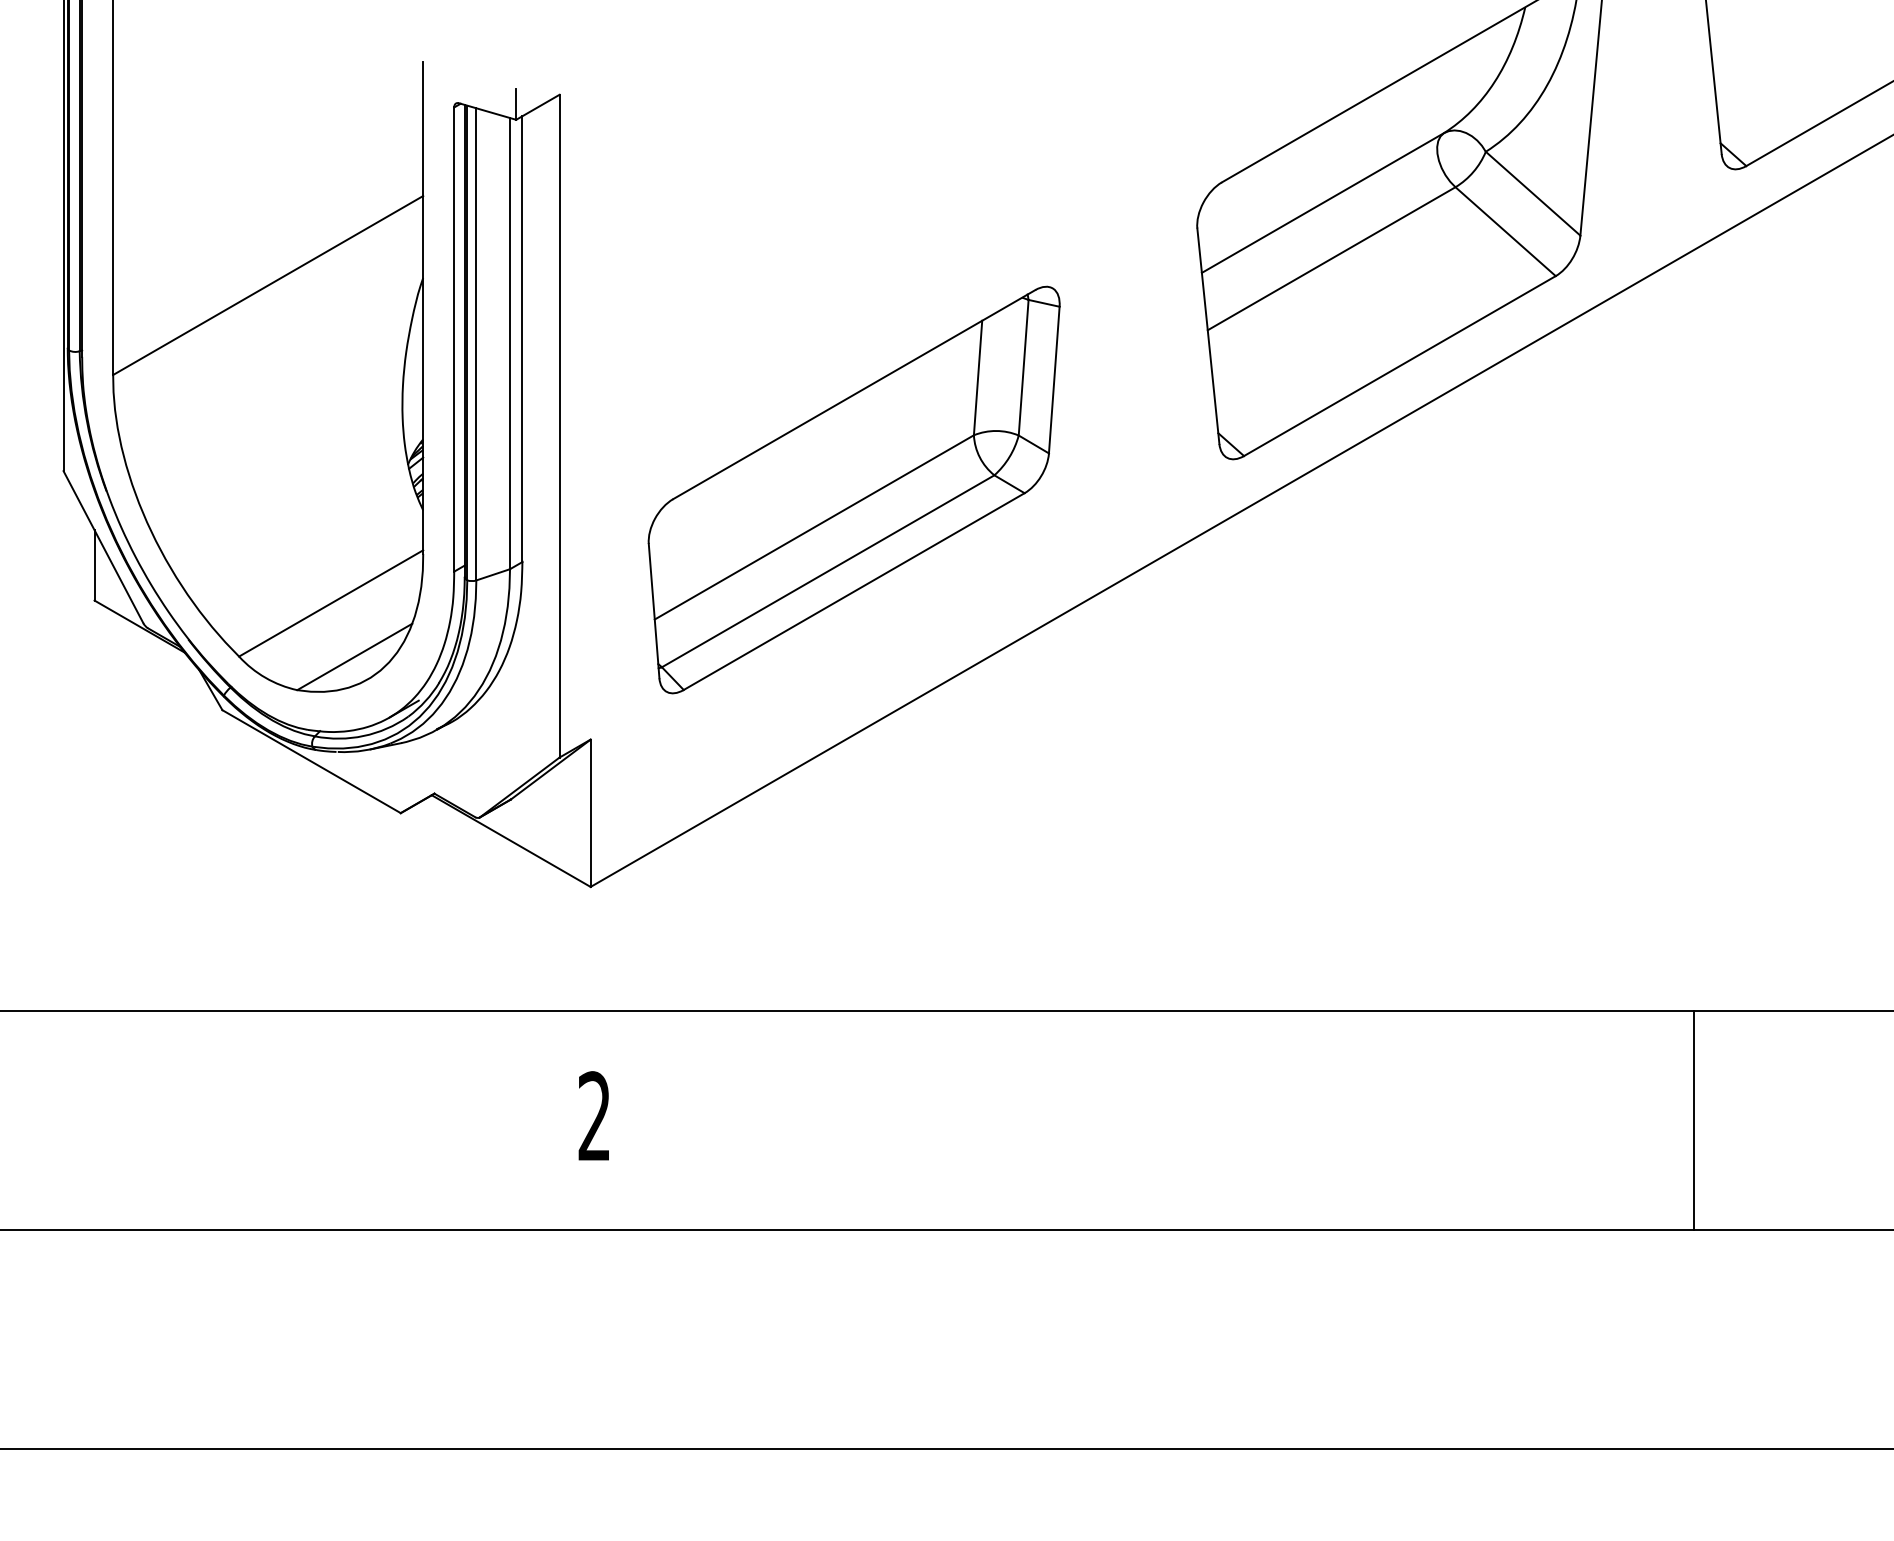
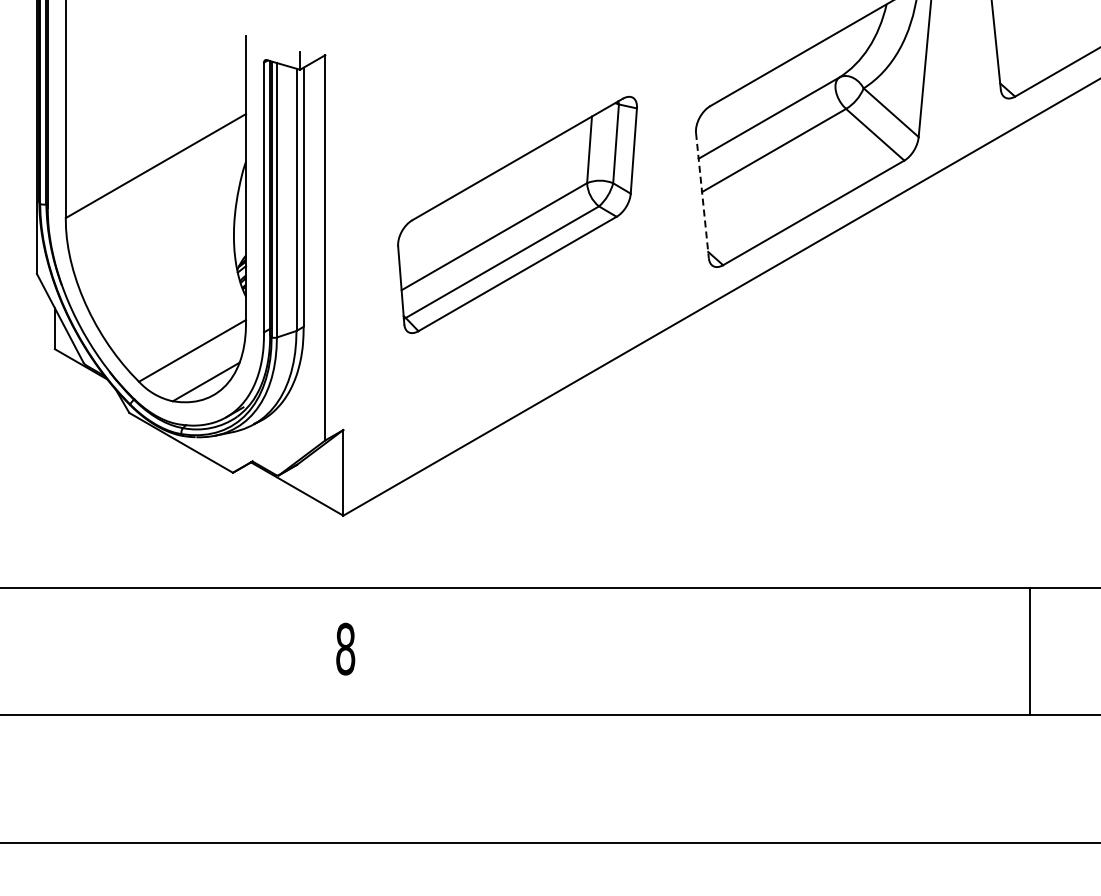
line: (1208, 336) -> (702, 195), solid -> dashed
part: (854, 489) -> (517, 214), moved
text: (594, 1115) -> (345, 648), 2 -> 8
line: (1693, 1120) -> (1029, 651), moved

